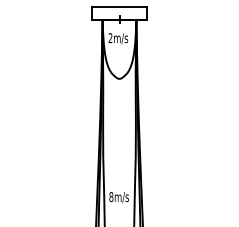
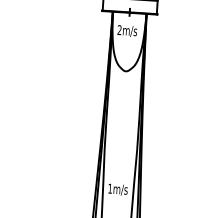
text: (111, 197) -> (110, 189), 8m/s -> 1m/s

